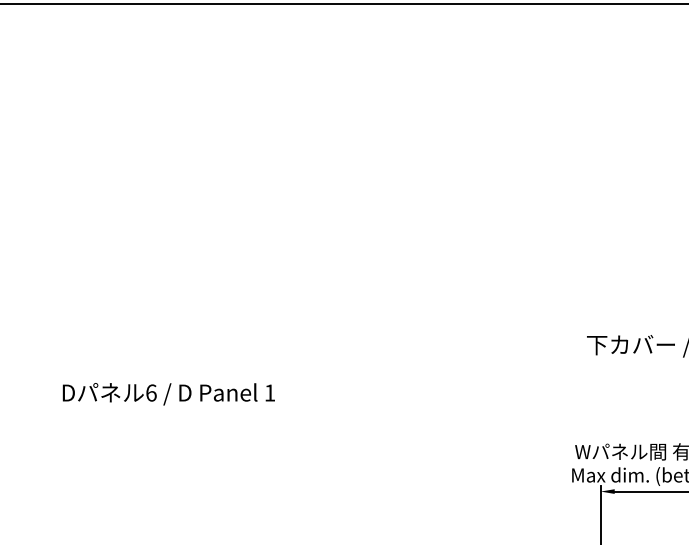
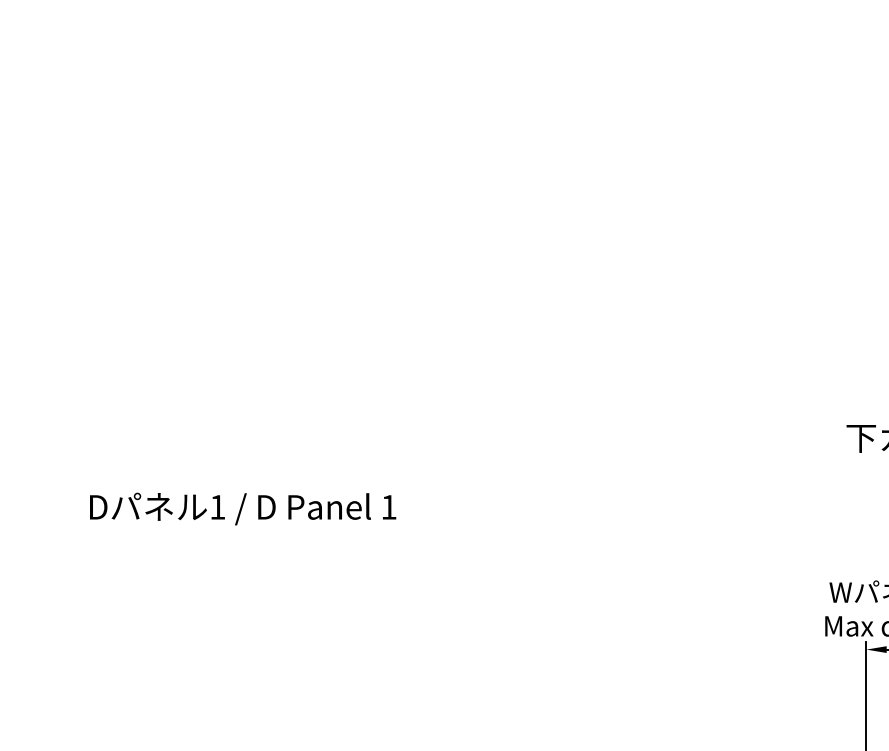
text: (151, 392) -> (217, 506), 6 -> 1

